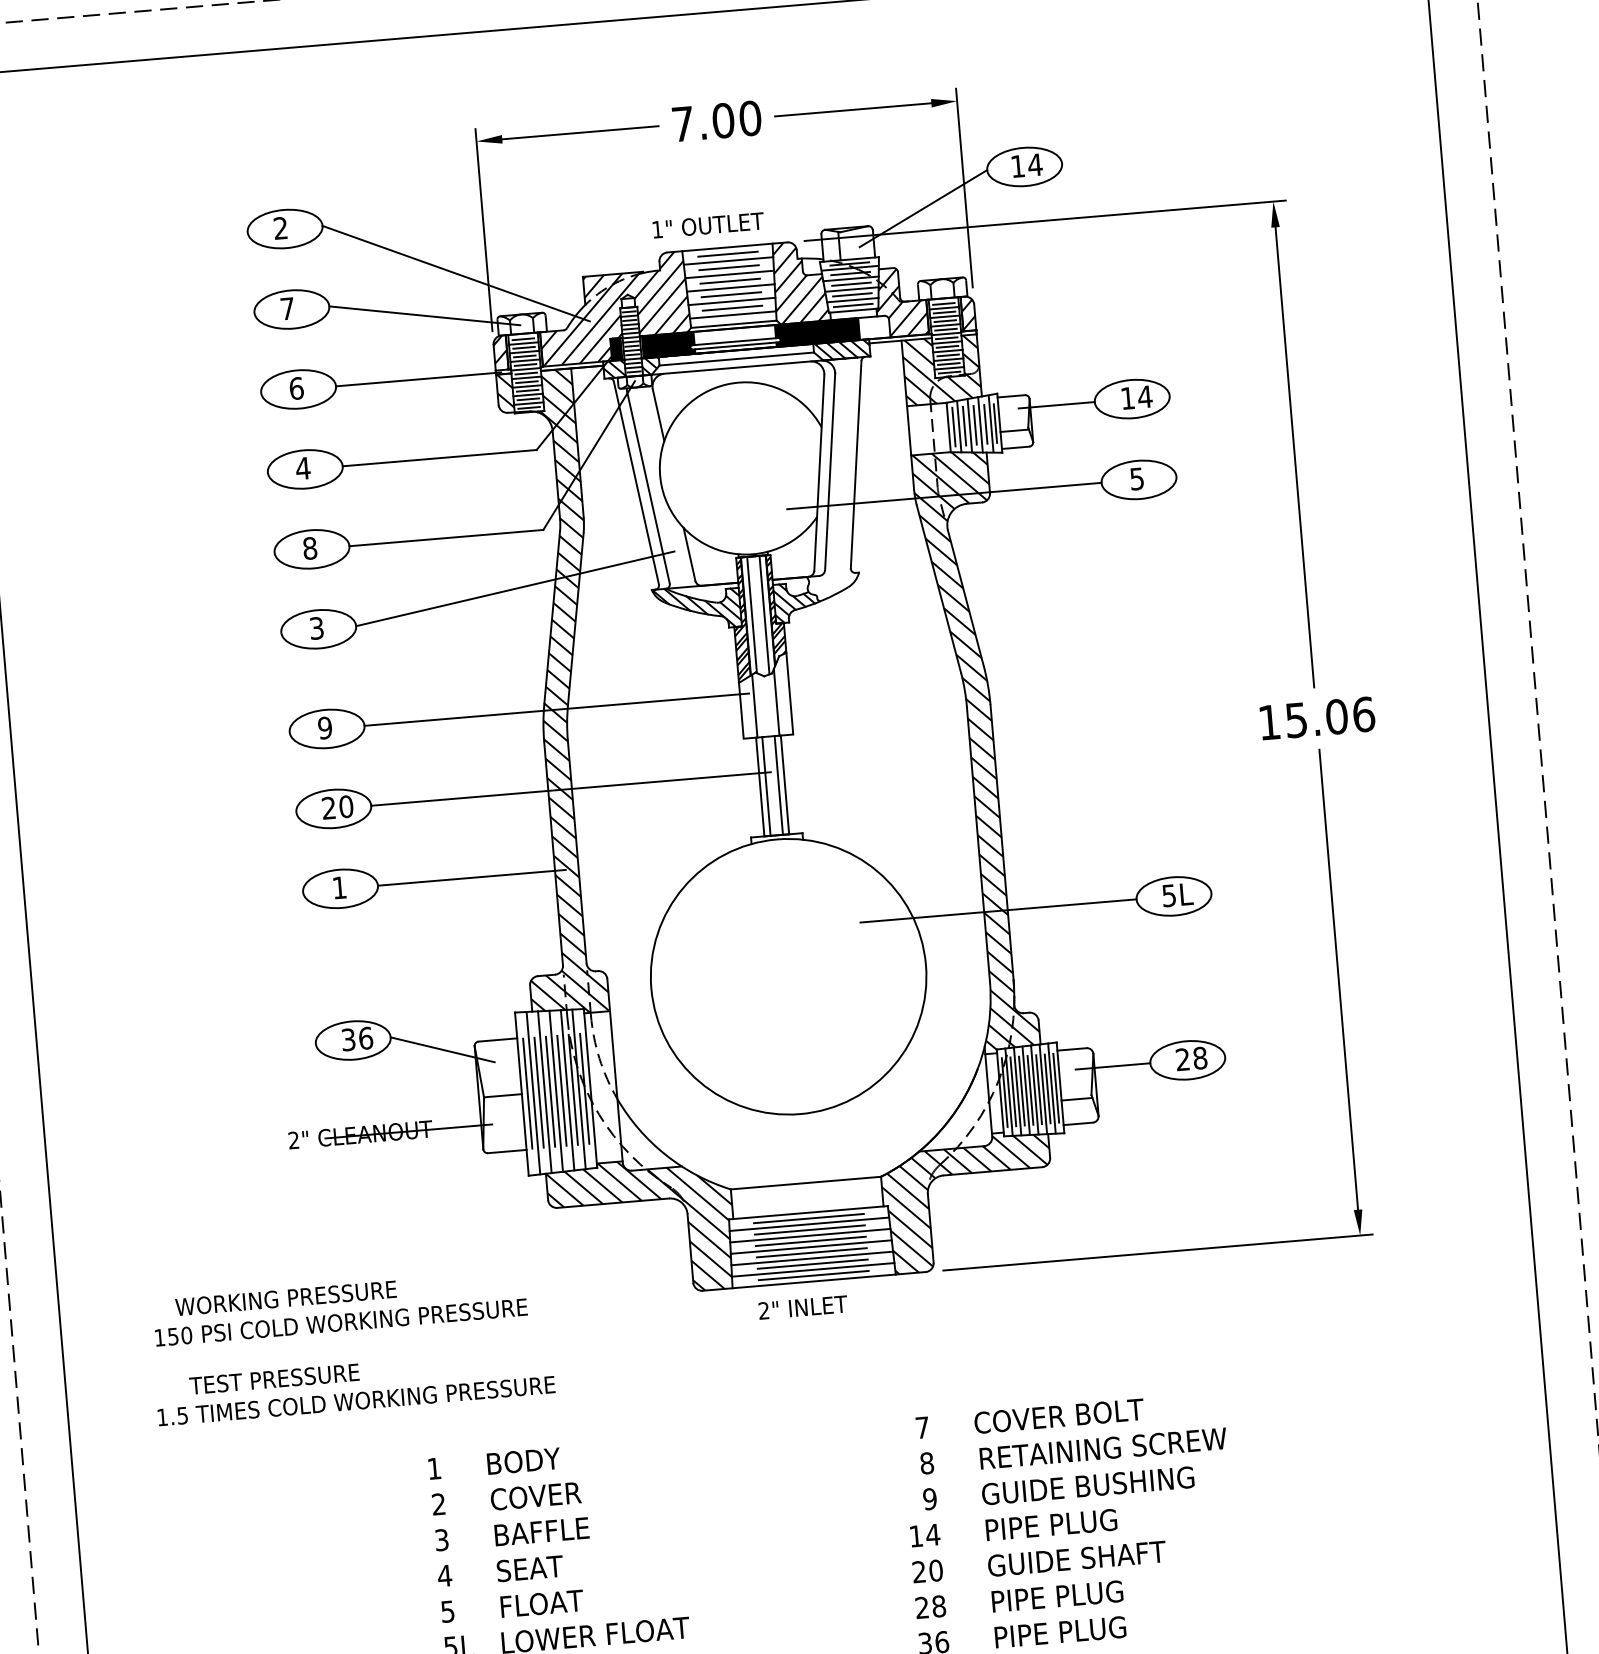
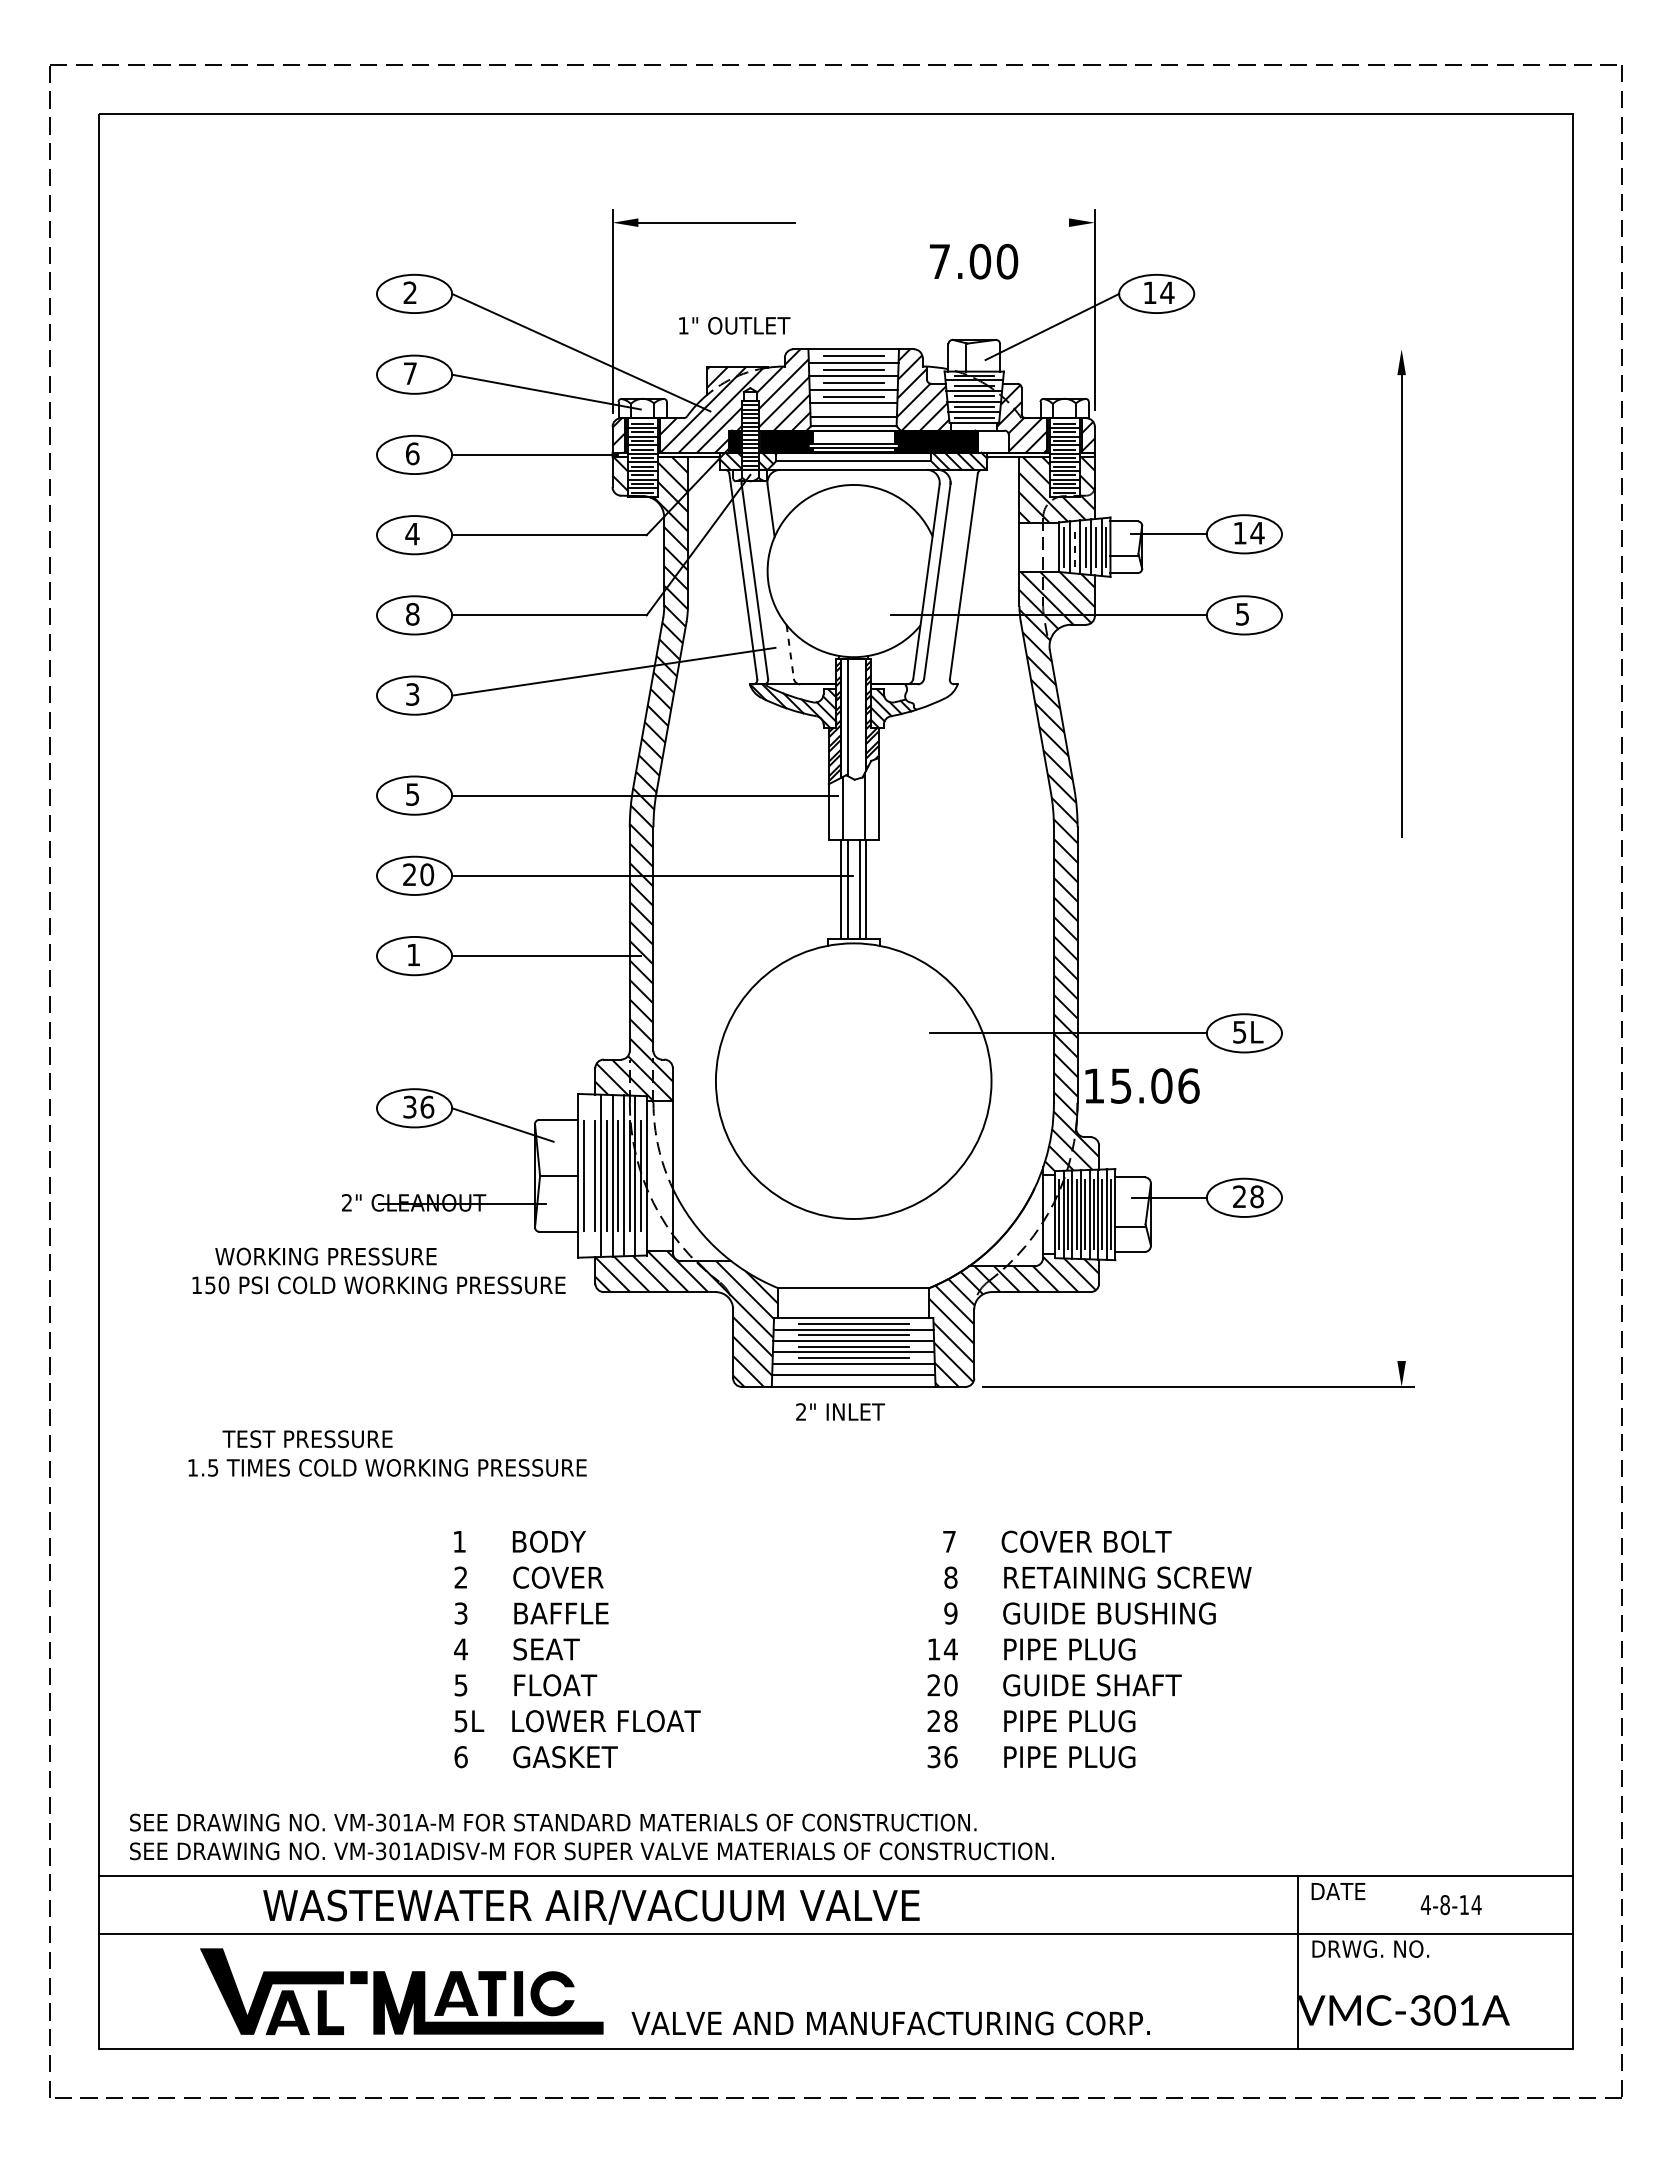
line: (853, 109) -> (990, 222), removed
text: (717, 121) -> (974, 261), moved
line: (1045, 220) -> (1172, 349), removed
text: (708, 225) -> (734, 325), moved
line: (732, 308) -> (853, 410), removed
line: (964, 425) -> (1075, 546), solid -> dashed
line: (689, 554) -> (790, 652), solid -> dashed
line: (764, 614) -> (859, 718), removed
text: (1317, 717) -> (1142, 1085), moved
text: (324, 728) -> (412, 794), 9 -> 5
line: (1338, 980) -> (1401, 1130), removed
line: (533, 1092) -> (589, 1175), removed
line: (812, 1264) -> (853, 1369), removed
line: (813, 1276) -> (853, 1381), removed
text: (339, 1307) -> (378, 1270), moved

